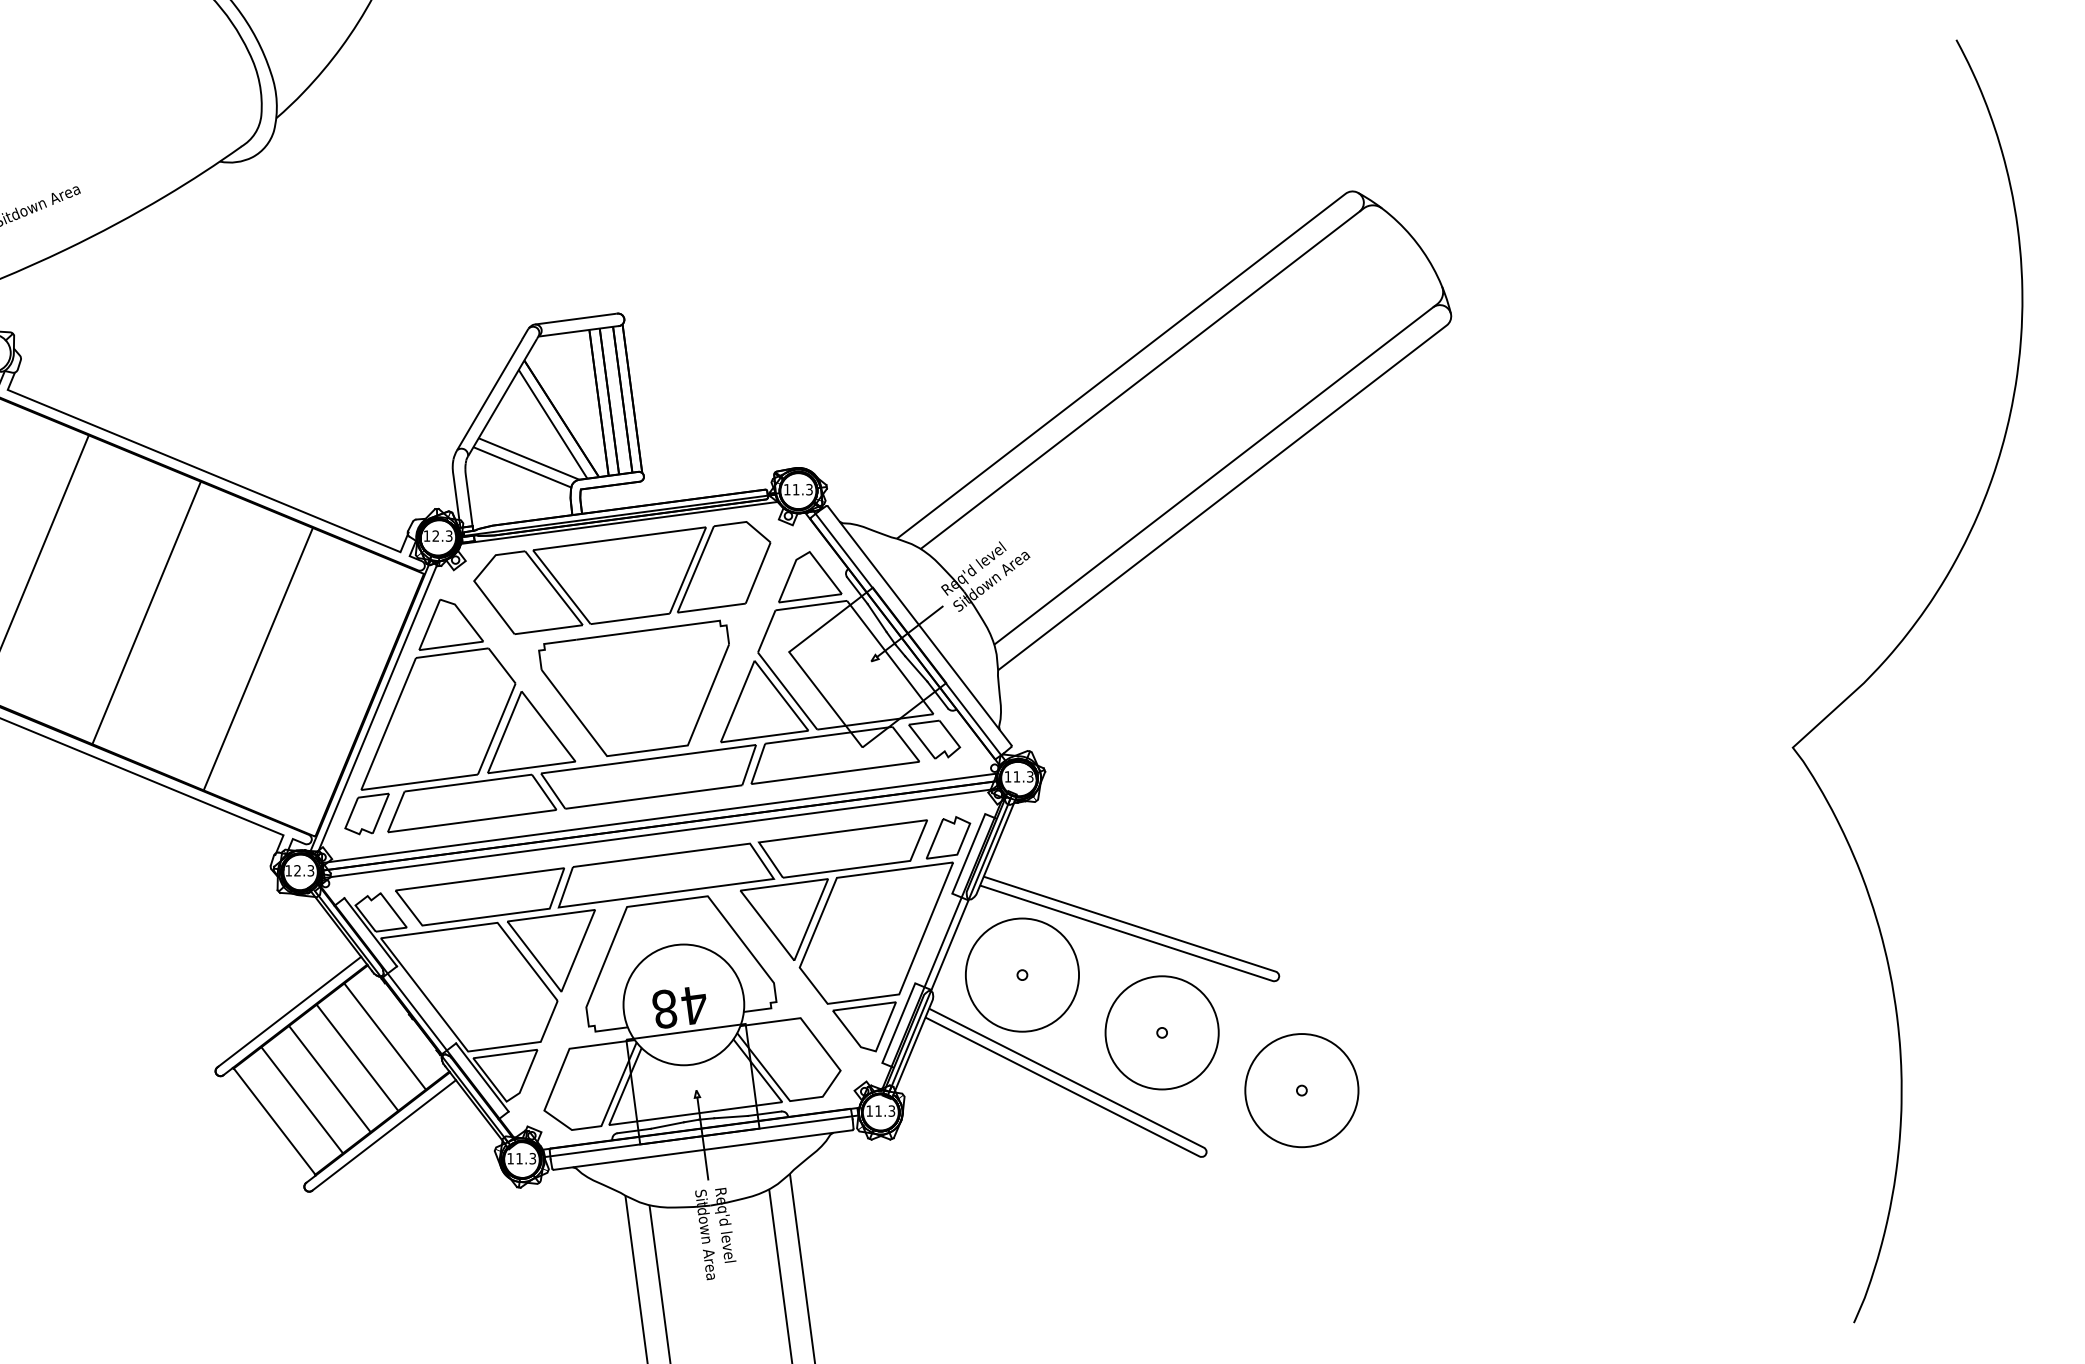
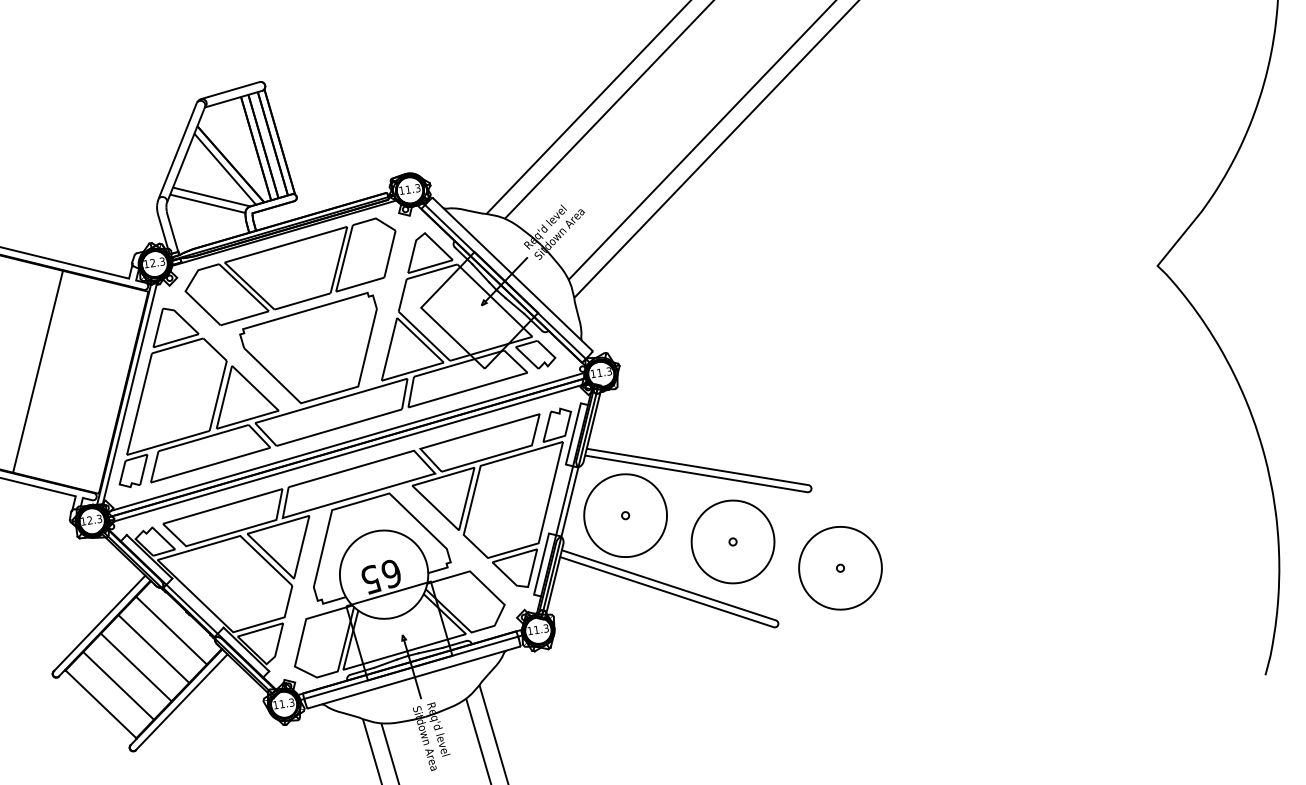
text: (679, 1006) -> (381, 576), 48 -> 65

